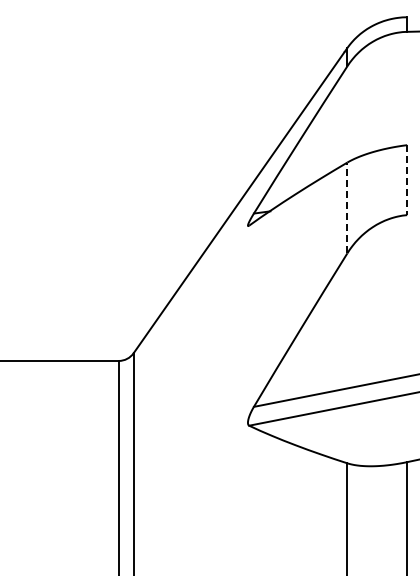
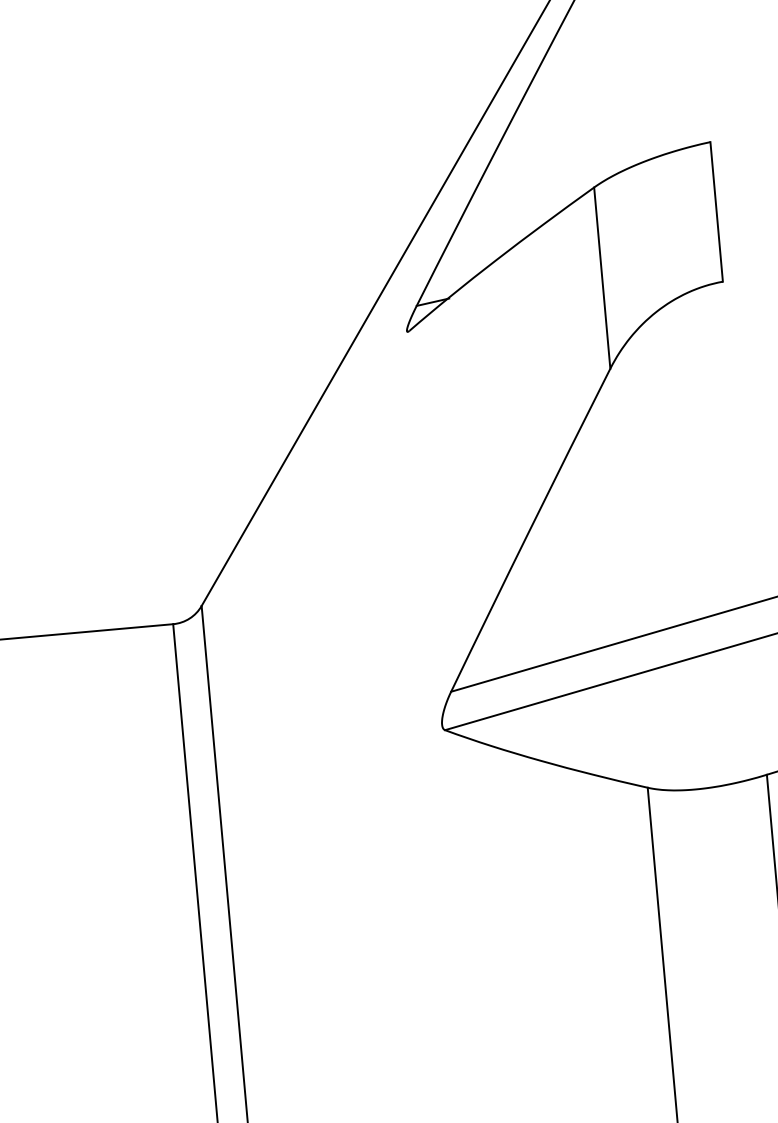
line: (407, 180) -> (717, 212), dashed -> solid
line: (347, 207) -> (602, 277), dashed -> solid

